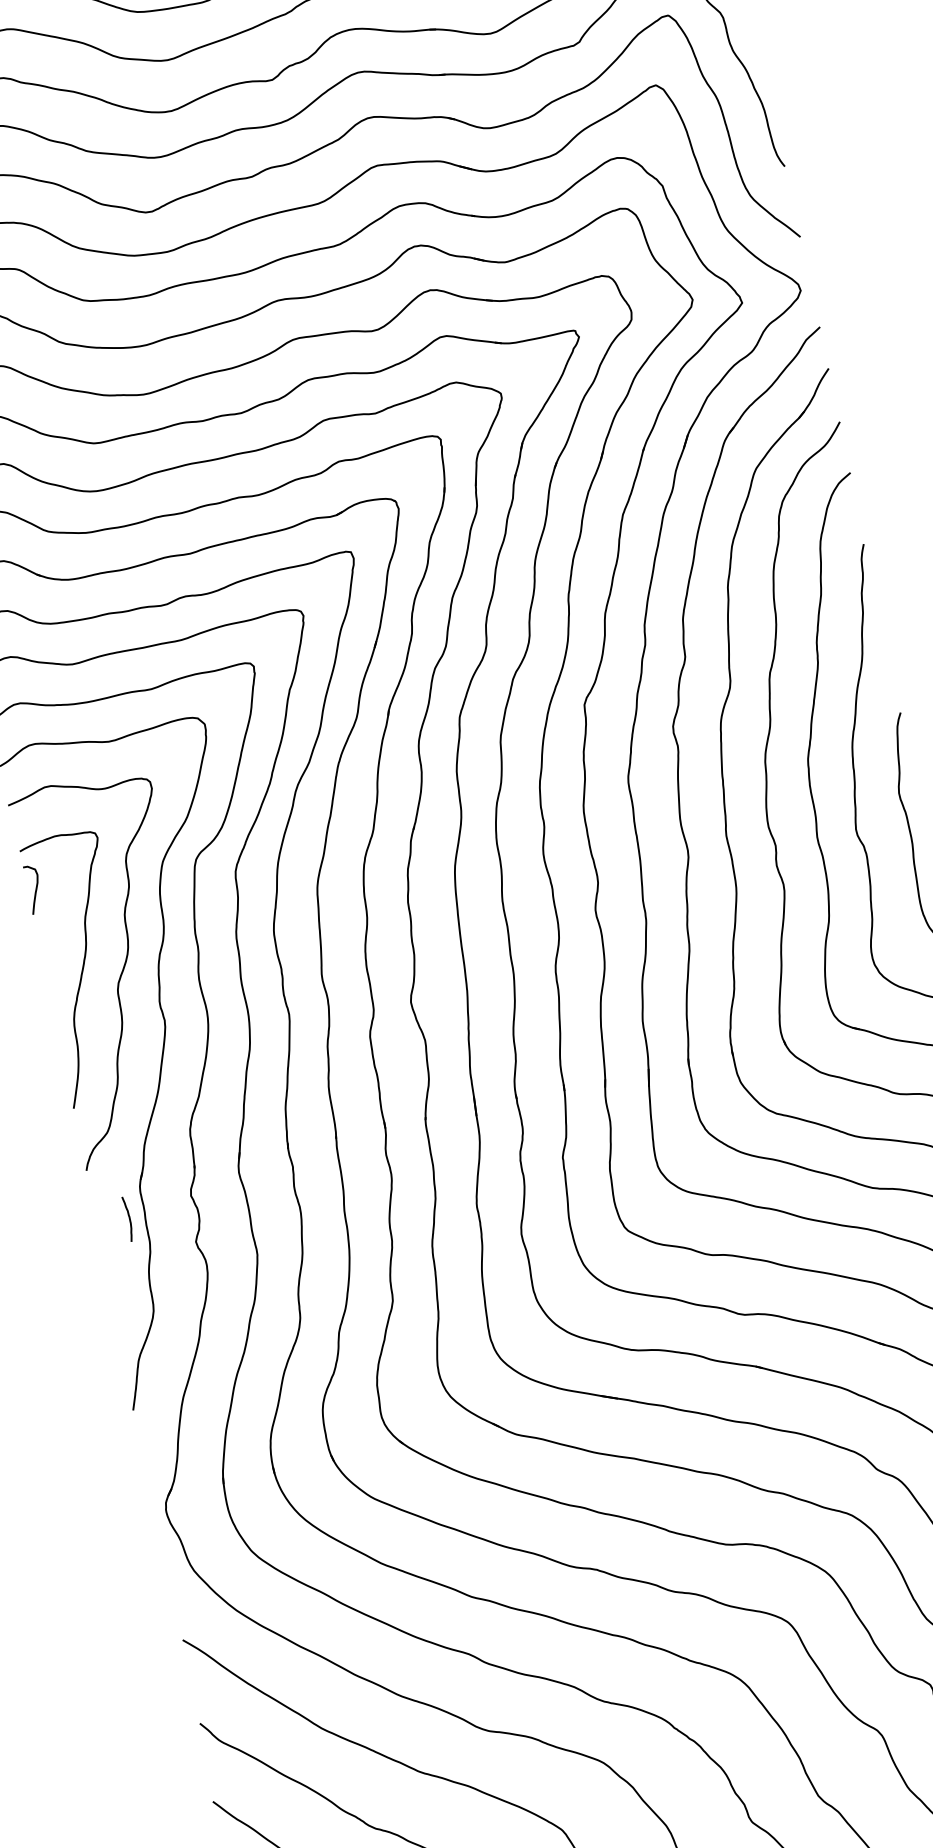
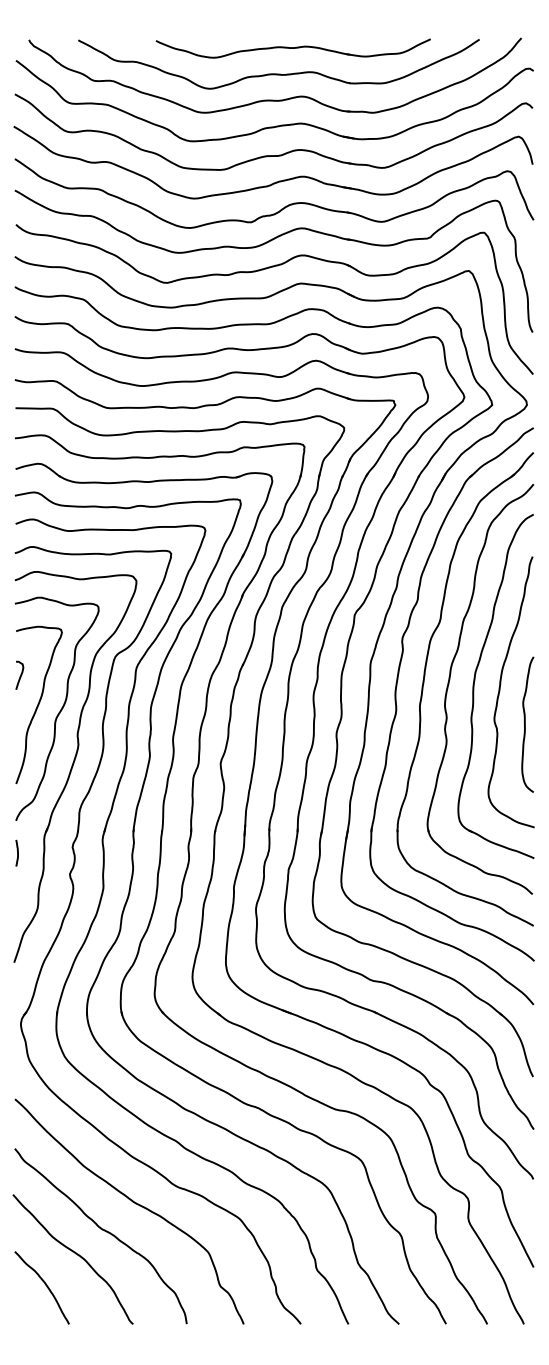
curve: (35, 887) -> (20, 674), moved
line: (128, 1217) -> (17, 852), moved

